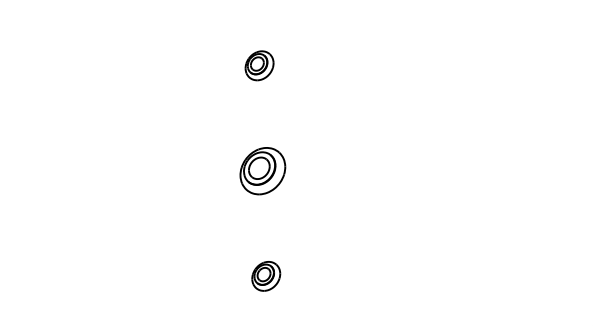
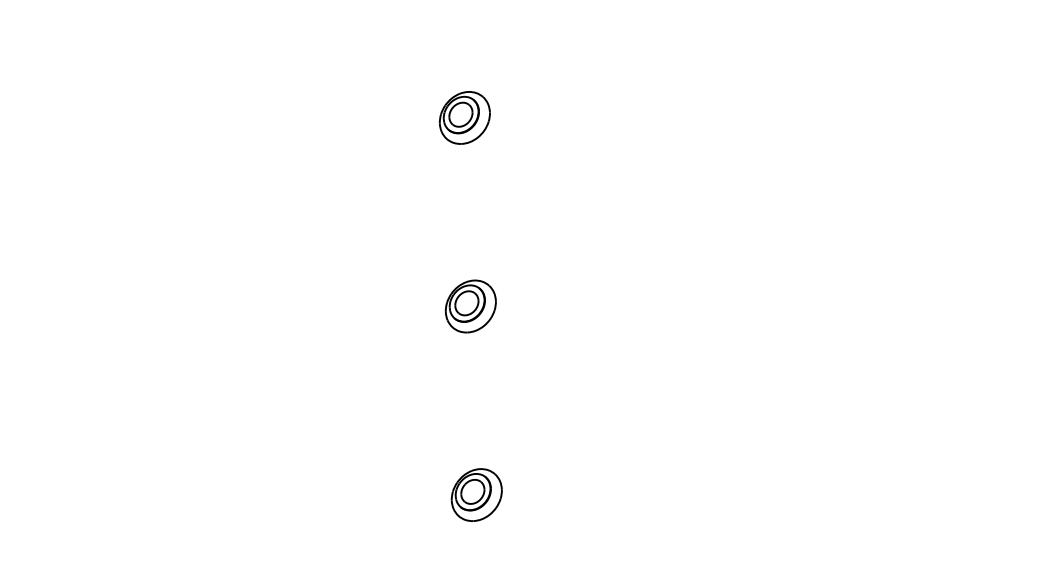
part: (262, 170) -> (470, 305), size x0.62

